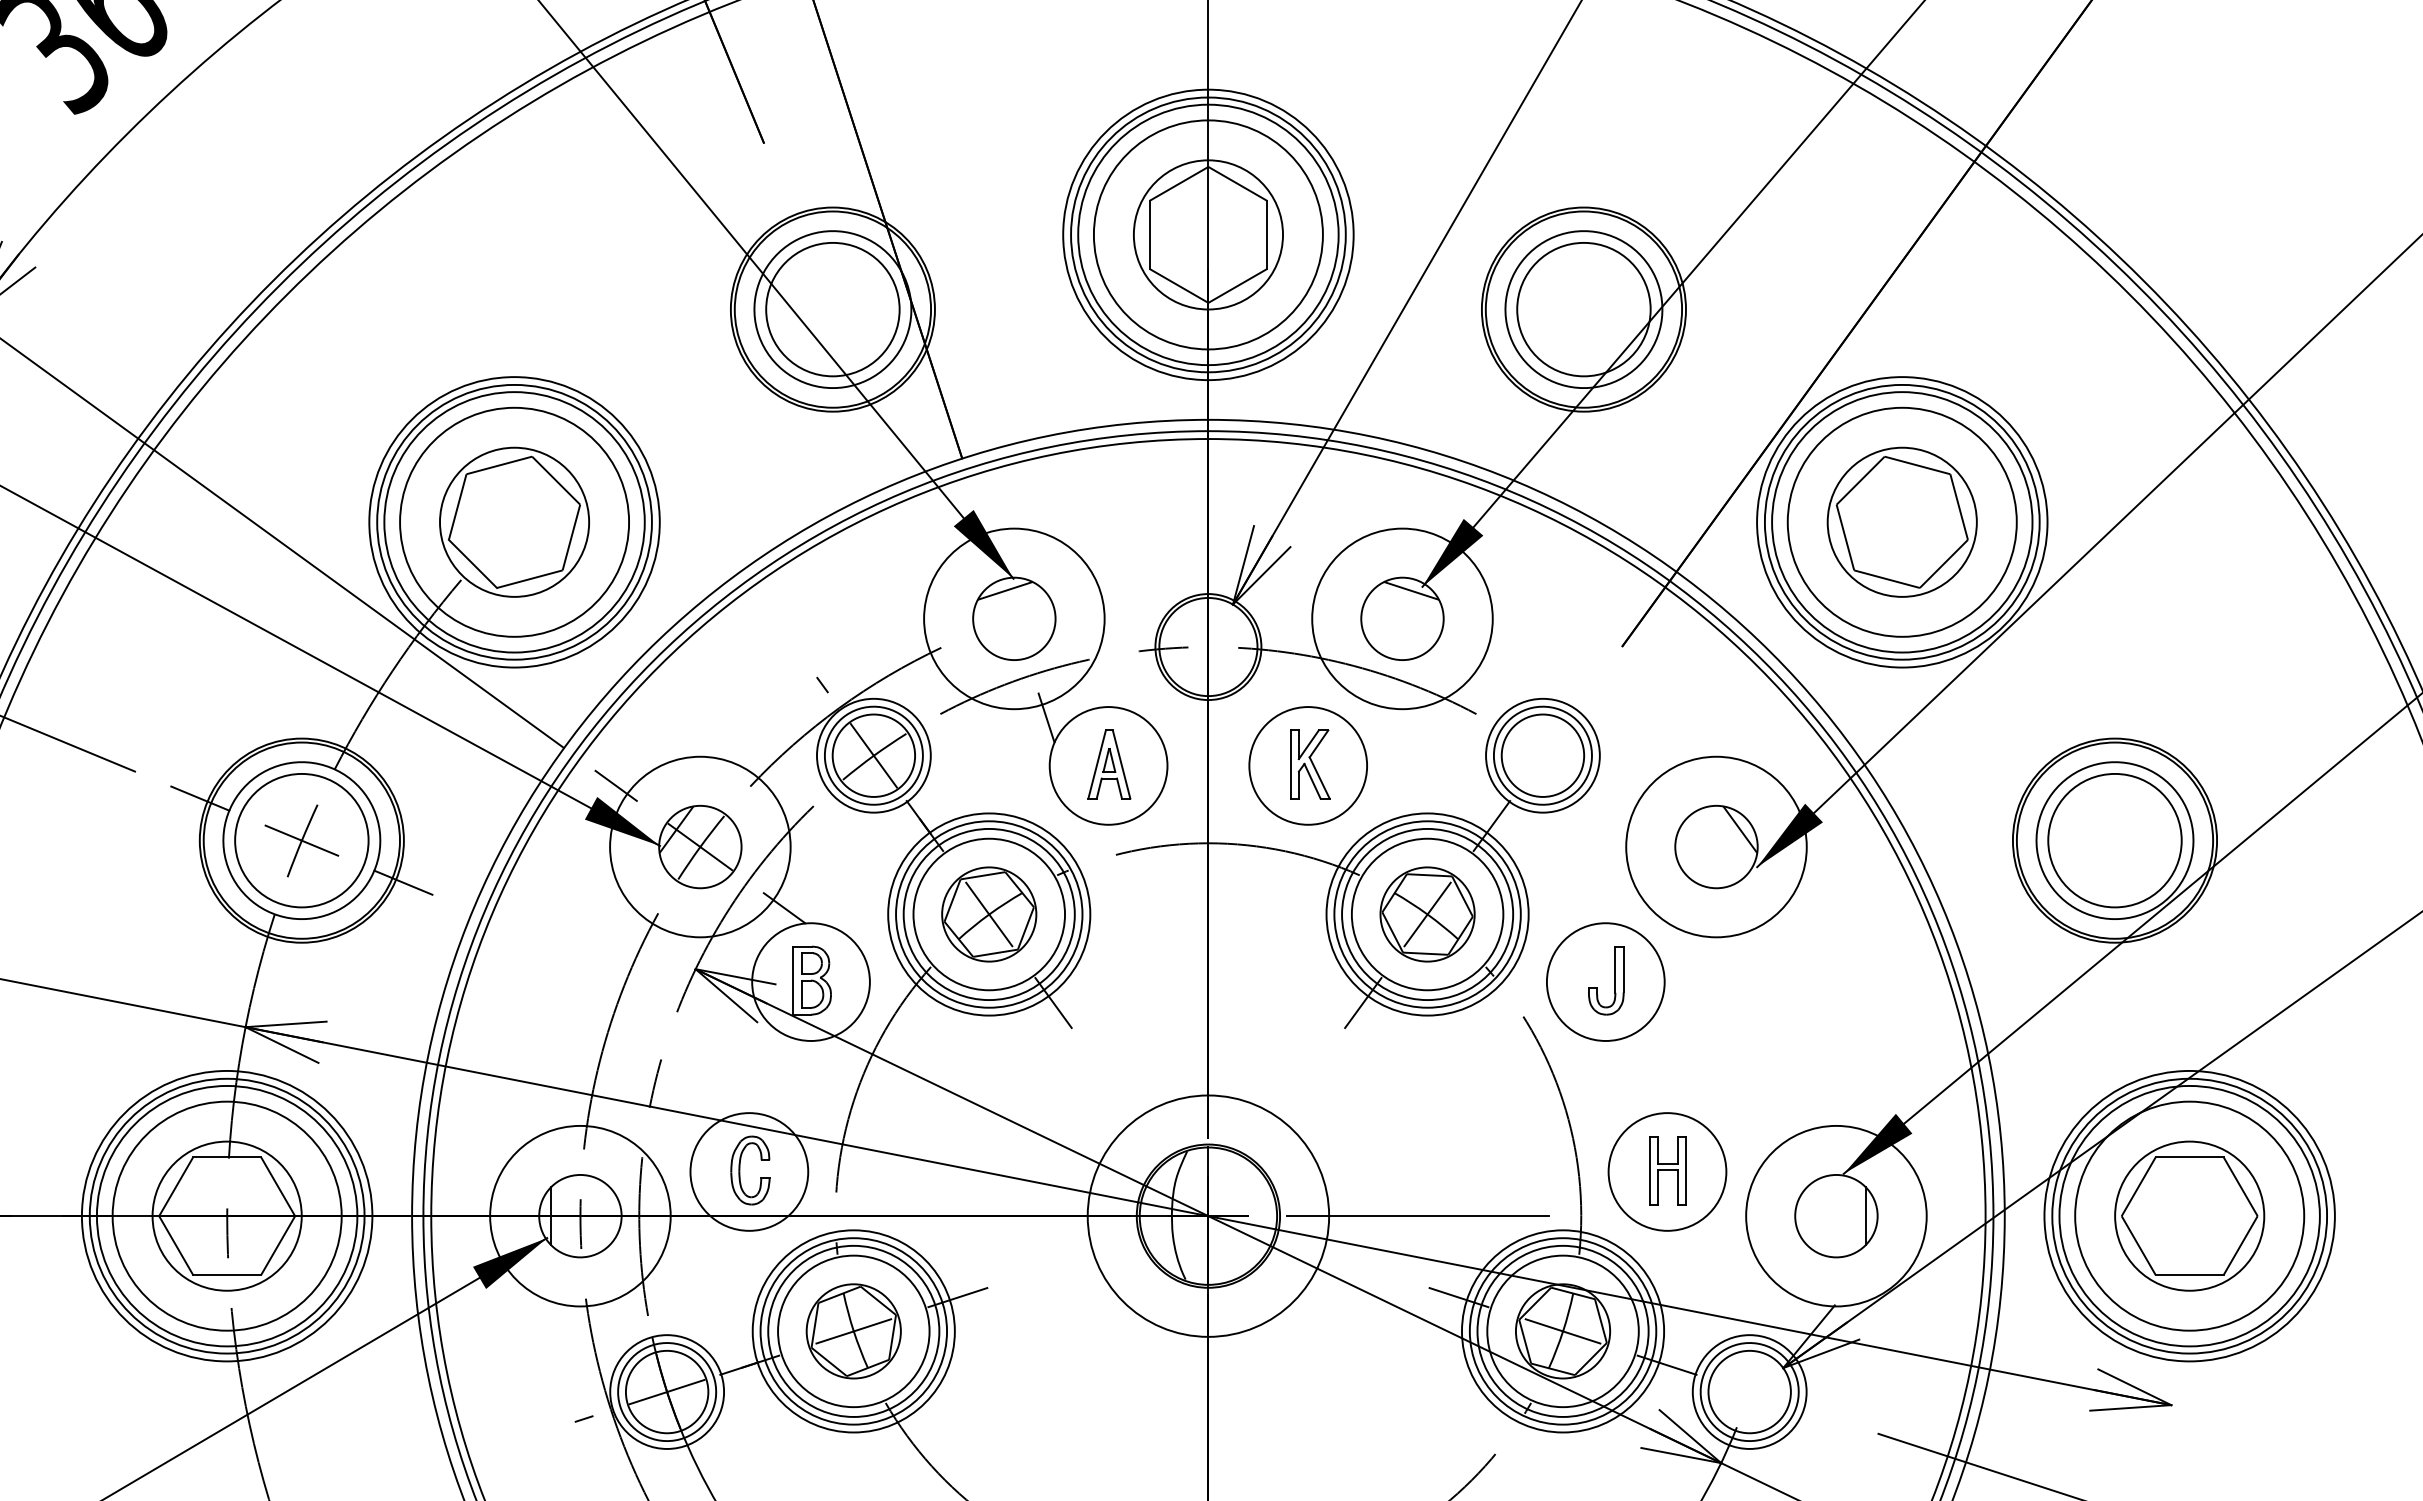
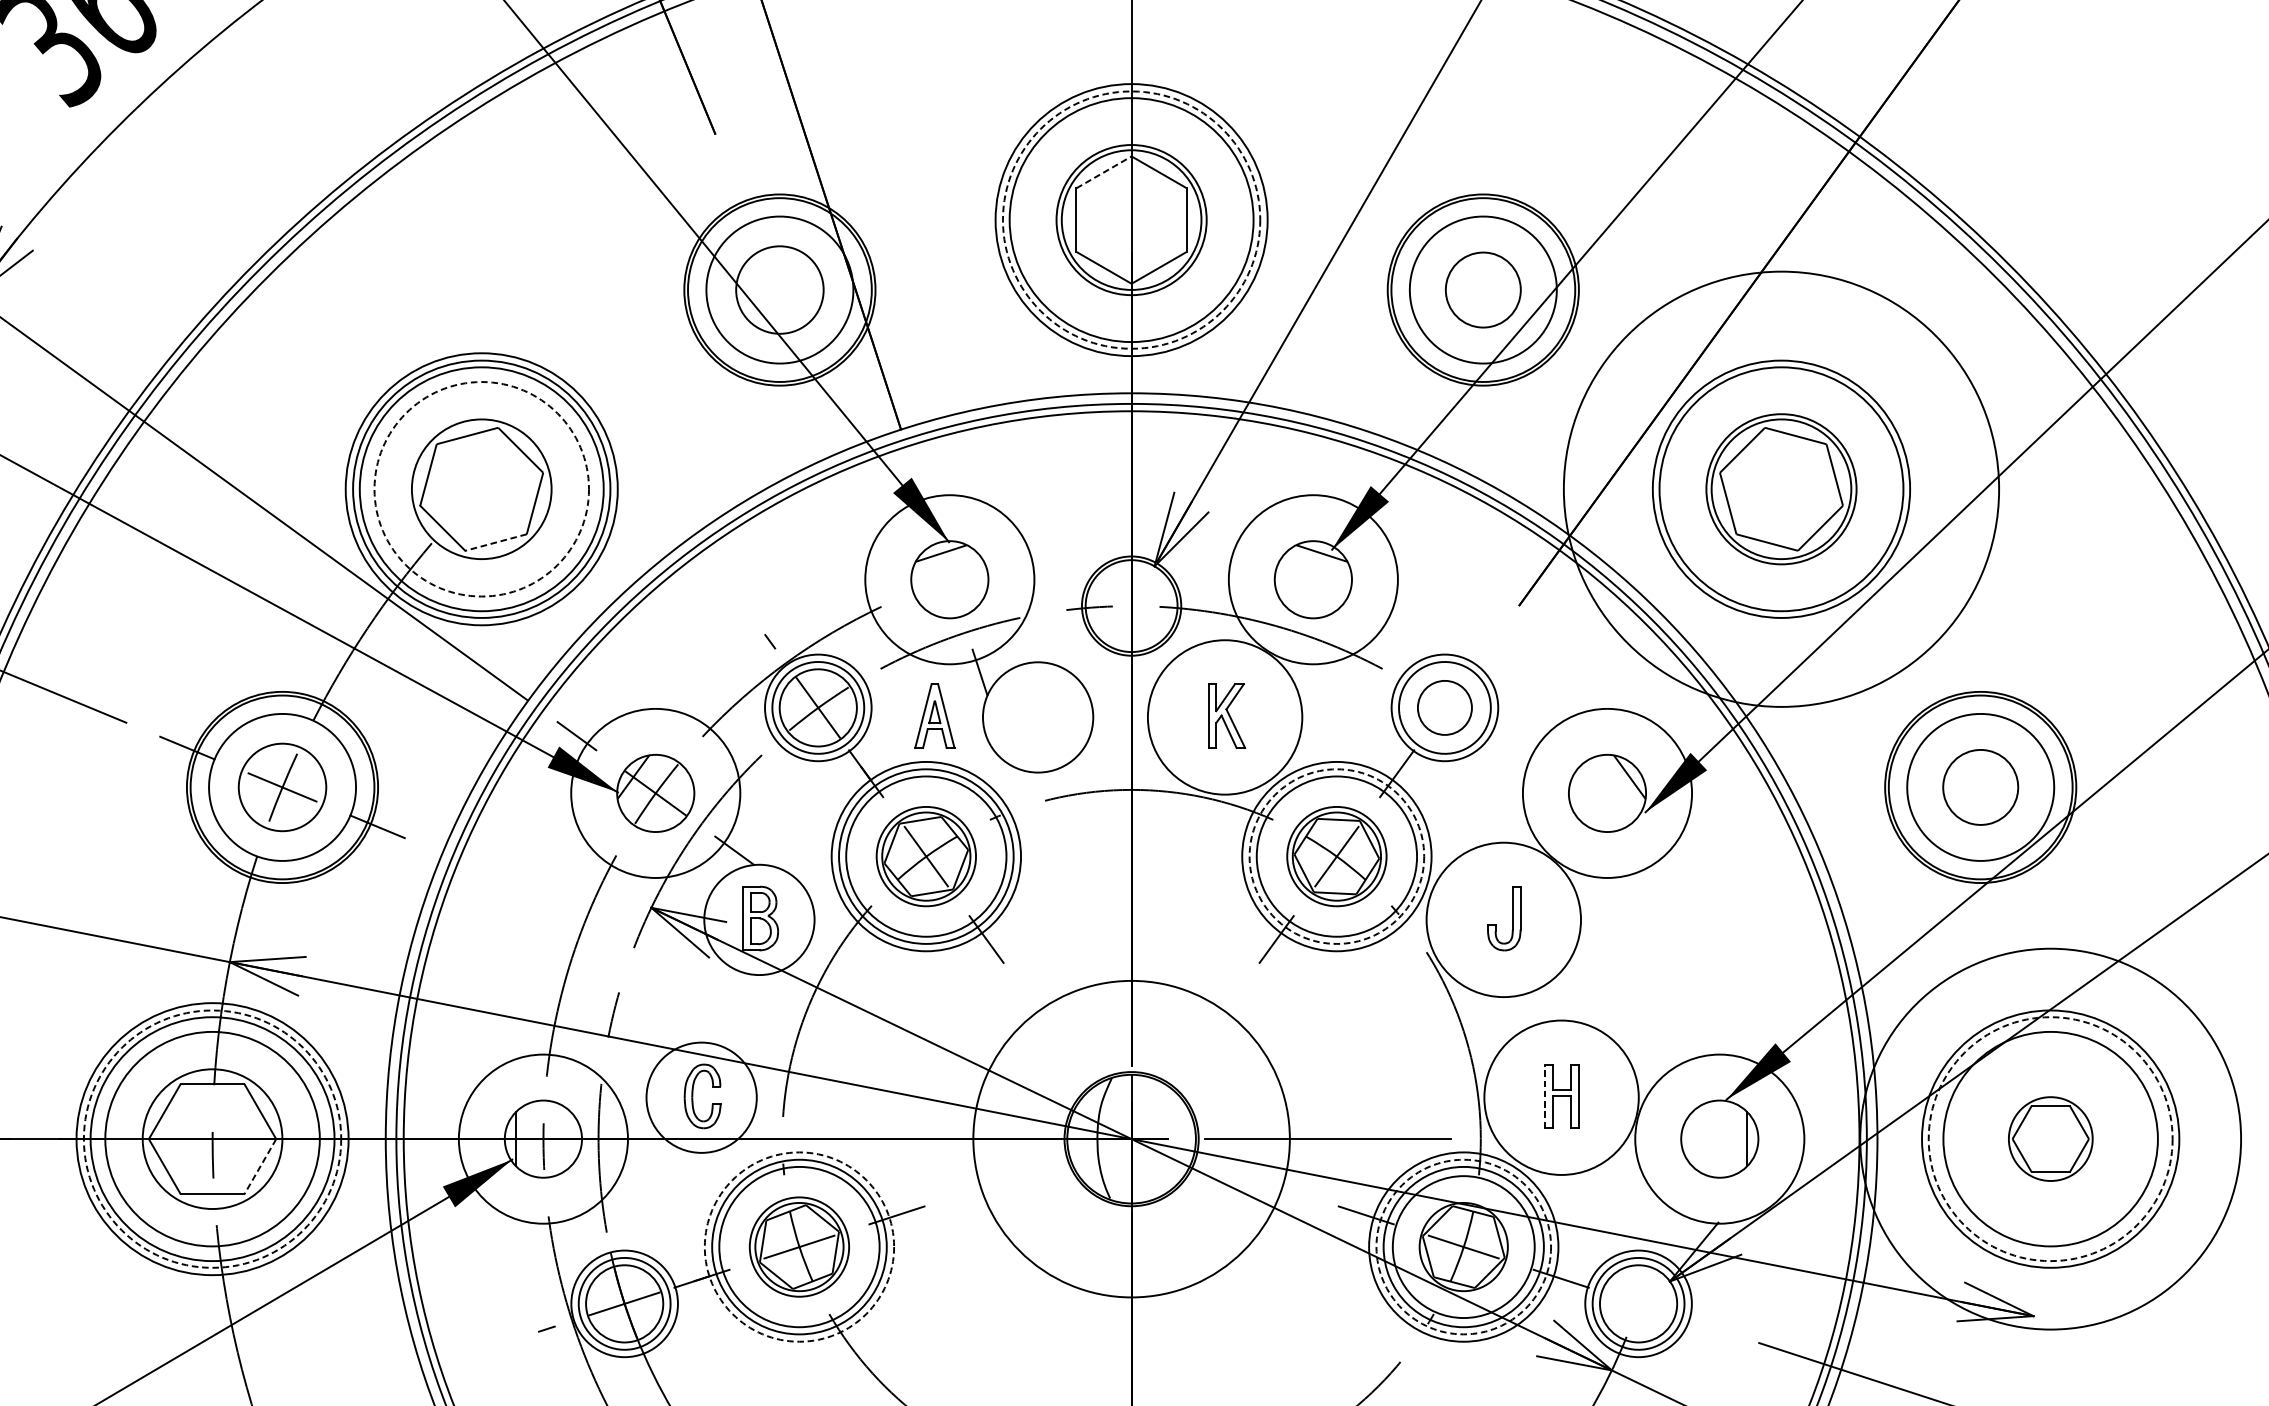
line: (1179, 183) -> (1104, 171), solid -> dashed
circle: (1207, 234) -> (1130, 219), size x0.7
circle: (1208, 234) -> (1131, 219), solid -> dashed
circle: (832, 309) -> (779, 289), size x0.7
circle: (1583, 309) -> (1482, 289), size x0.6
circle: (514, 521) -> (481, 488), solid -> dashed
circle: (1901, 521) -> (1780, 488), size x0.7
circle: (1902, 522) -> (1781, 489), size x1.6
line: (529, 579) -> (495, 542), solid -> dashed
circle: (1542, 755) -> (1444, 707), size x0.7
part: (1109, 764) -> (935, 716), moved
circle: (1308, 765) -> (1225, 717), size x1.4
circle: (301, 840) -> (282, 787), size x0.7
circle: (2114, 840) -> (1980, 787), size x0.6
circle: (989, 914) -> (926, 856), size x0.7
circle: (1427, 914) -> (1336, 856), size x0.7
circle: (1427, 914) -> (1336, 856), solid -> dashed
circle: (1605, 981) -> (1503, 919), size x1.4
line: (1649, 1170) -> (1544, 1096), solid -> dashed
circle: (1667, 1171) -> (1561, 1097), size x1.4
circle: (226, 1215) -> (211, 1138), solid -> dashed
circle: (1208, 1215) -> (1131, 1138), size x1.4
circle: (2189, 1215) -> (2050, 1138), size x1.4
circle: (2189, 1215) -> (2050, 1138), solid -> dashed
part: (2189, 1215) -> (2050, 1138), size x0.6
line: (277, 1246) -> (259, 1167), solid -> dashed
circle: (853, 1331) -> (799, 1247), size x0.7
circle: (853, 1331) -> (799, 1247), solid -> dashed
circle: (1562, 1331) -> (1463, 1247), solid -> dashed

